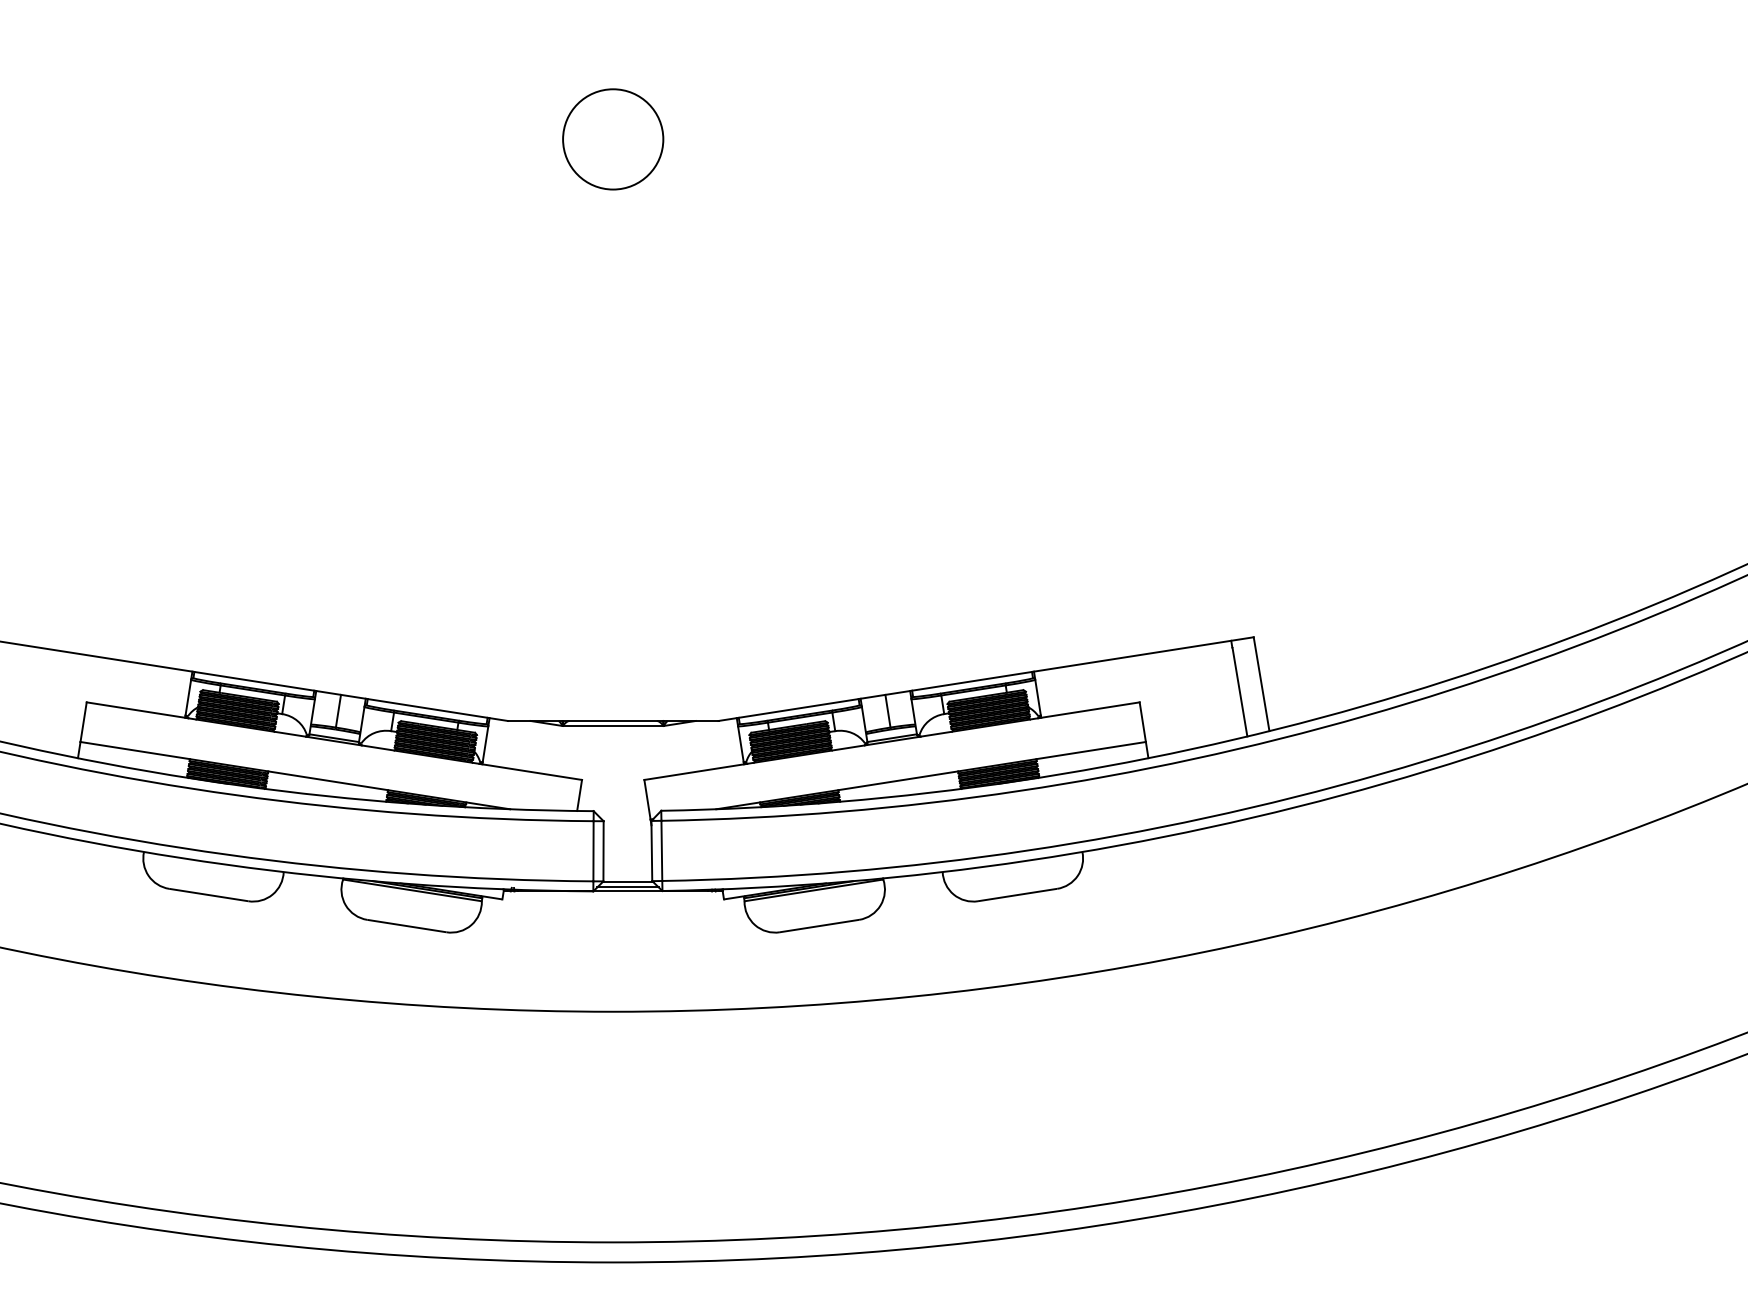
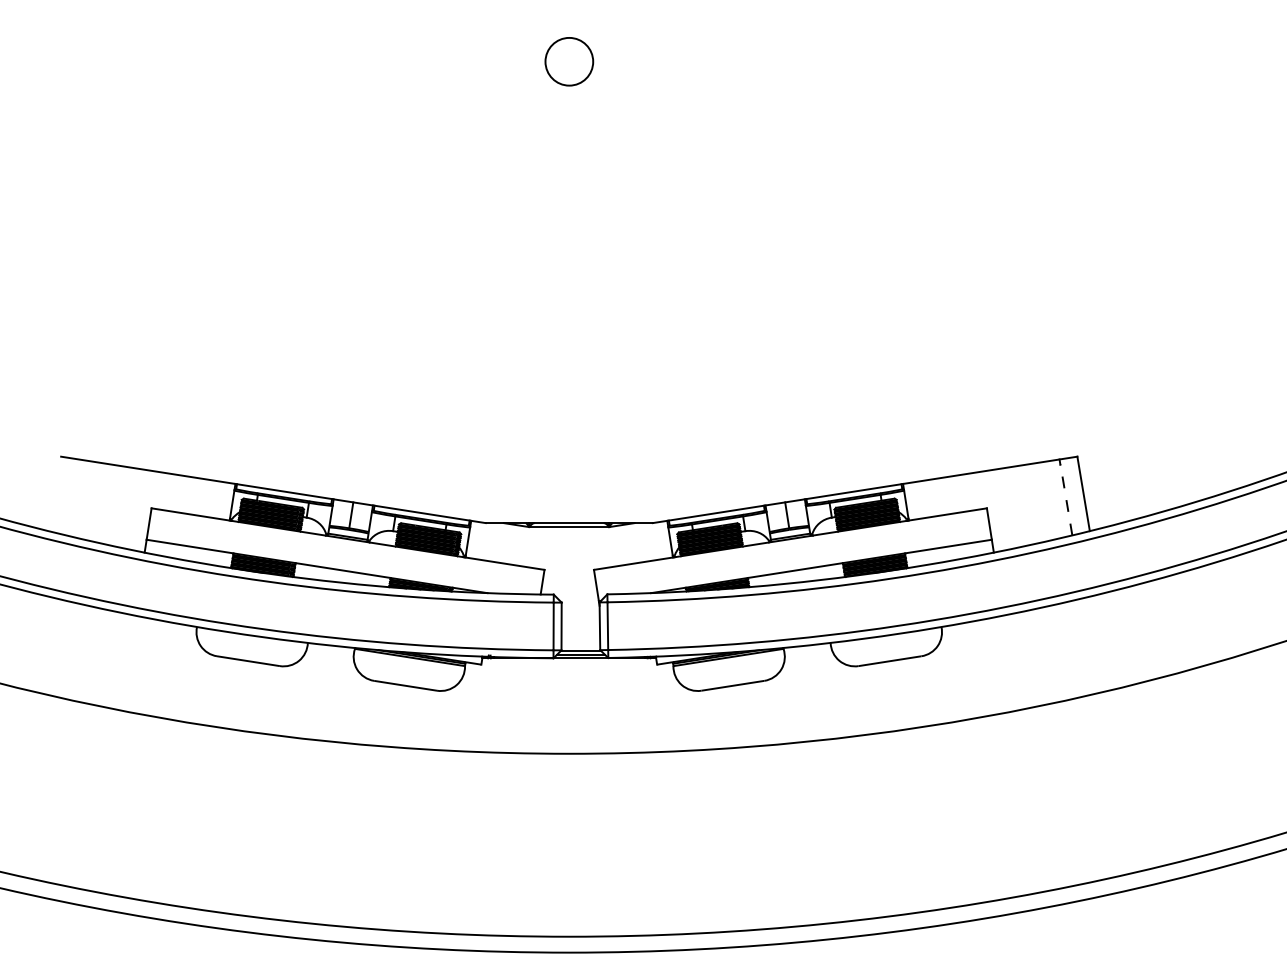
circle: (613, 139) -> (569, 61), size x0.6
line: (1239, 692) -> (1066, 500), solid -> dashed

